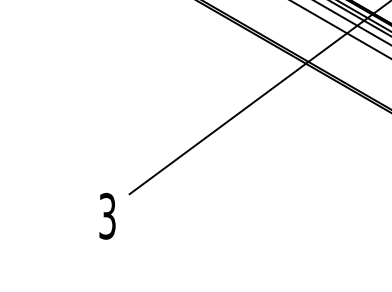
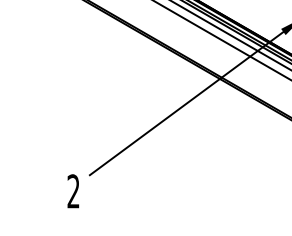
text: (107, 216) -> (73, 191), 3 -> 2

